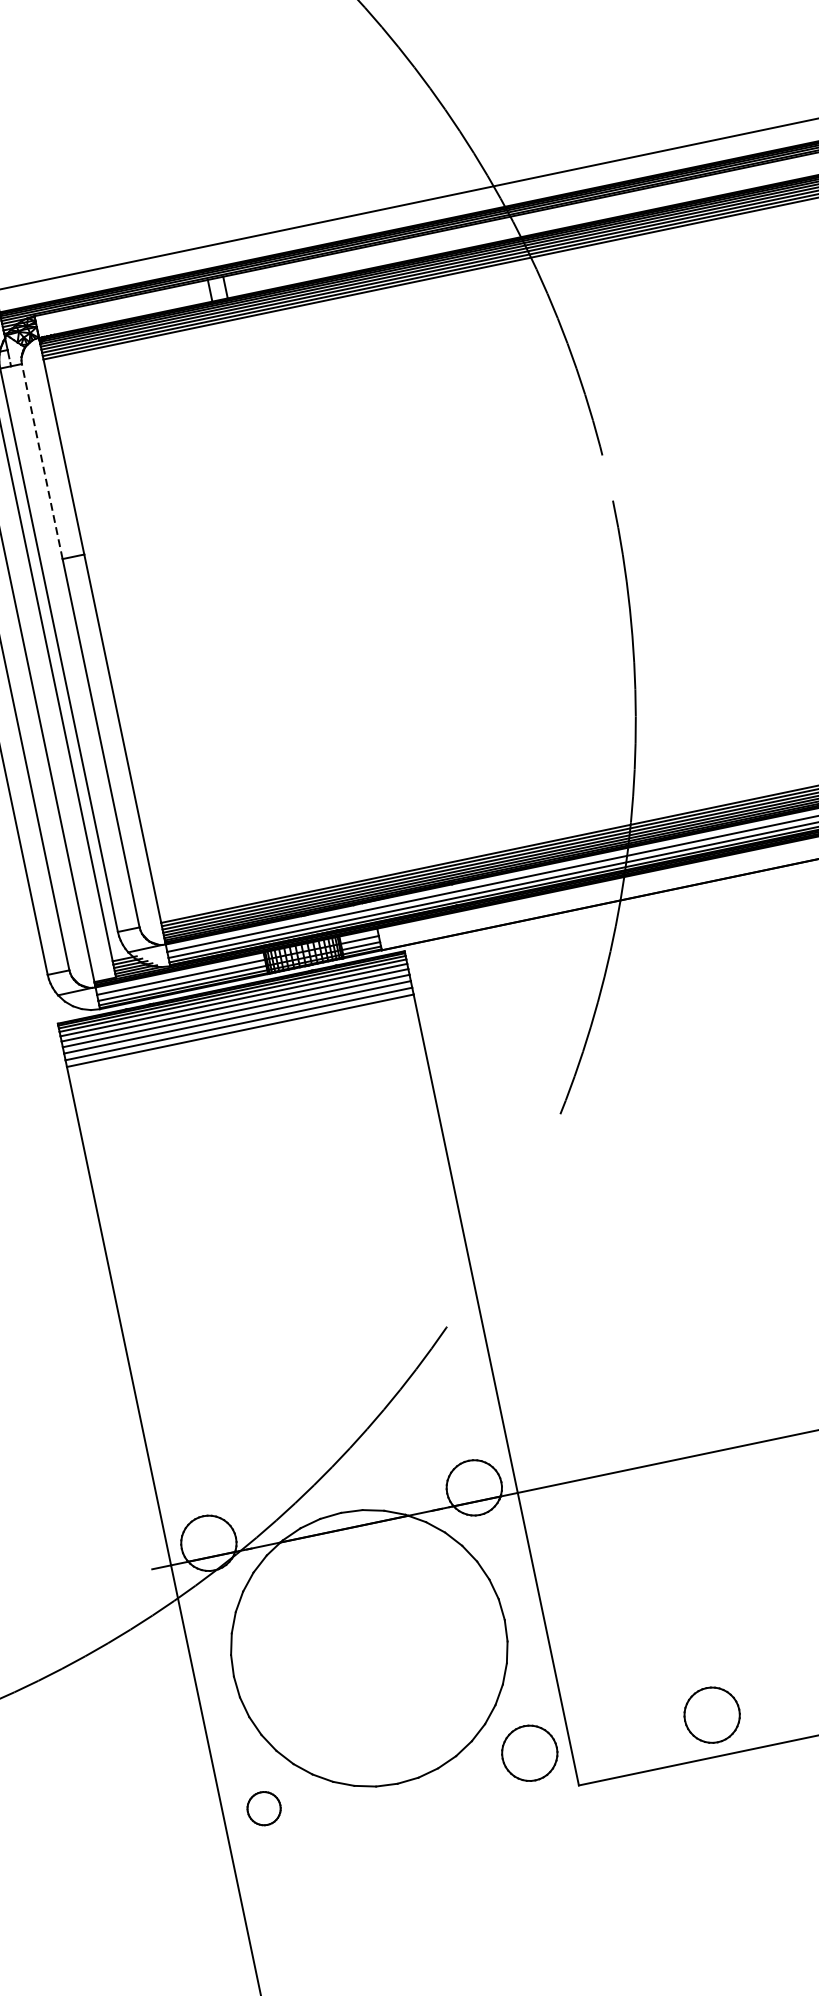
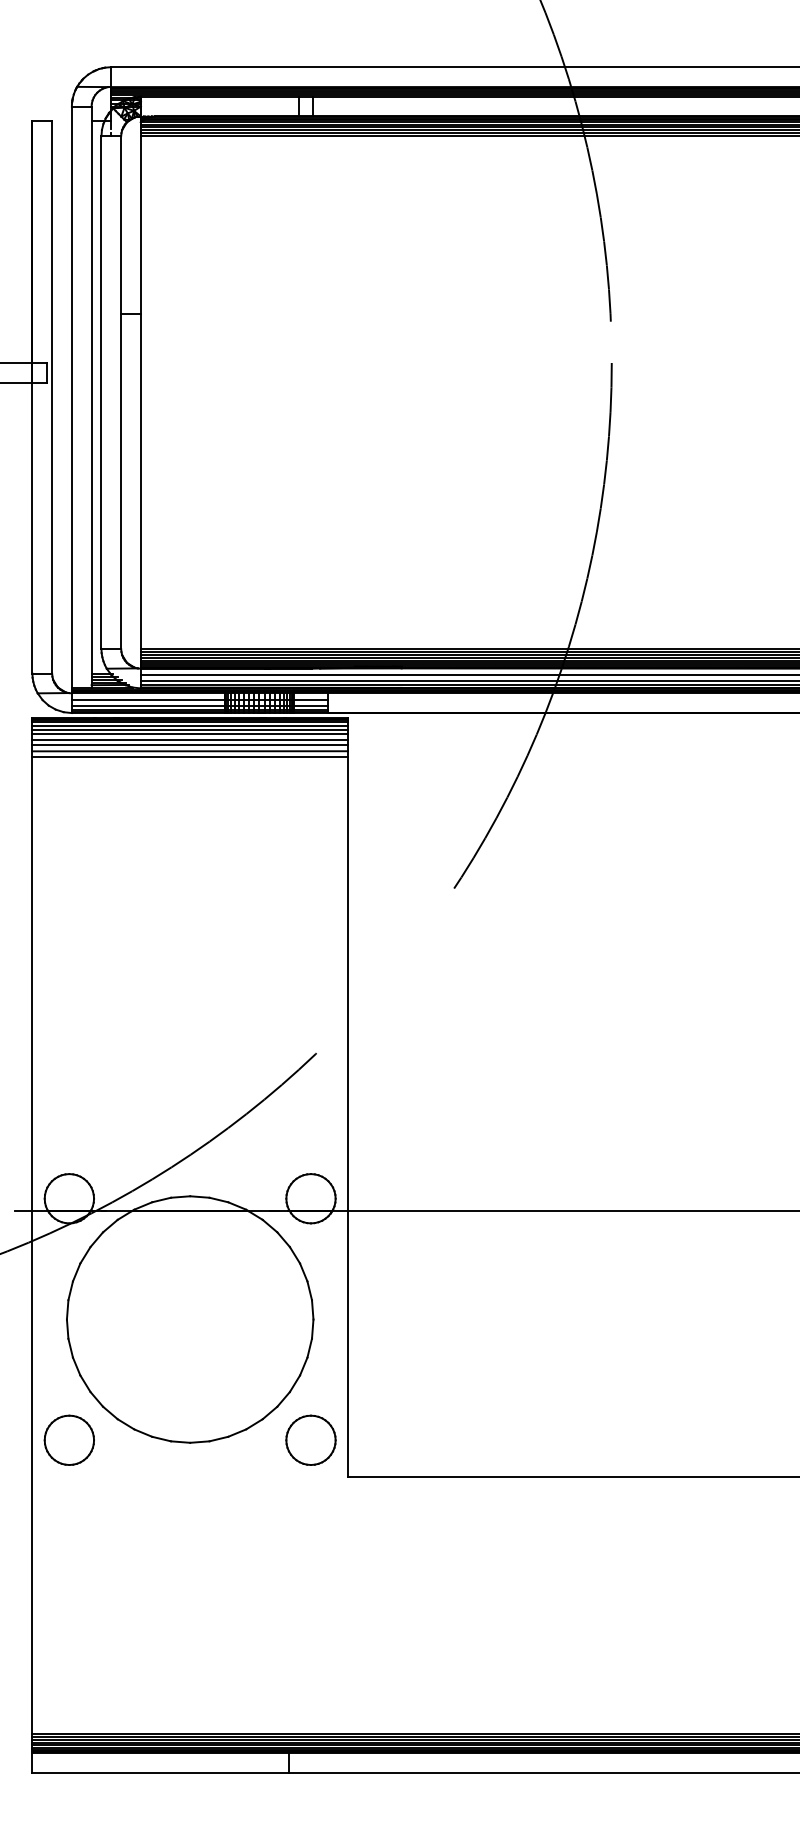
line: (42, 460) -> (121, 224), dashed -> solid
part: (711, 1714) -> (476, 1439), removed
part: (263, 1808) -> (68, 1439), size x1.67

